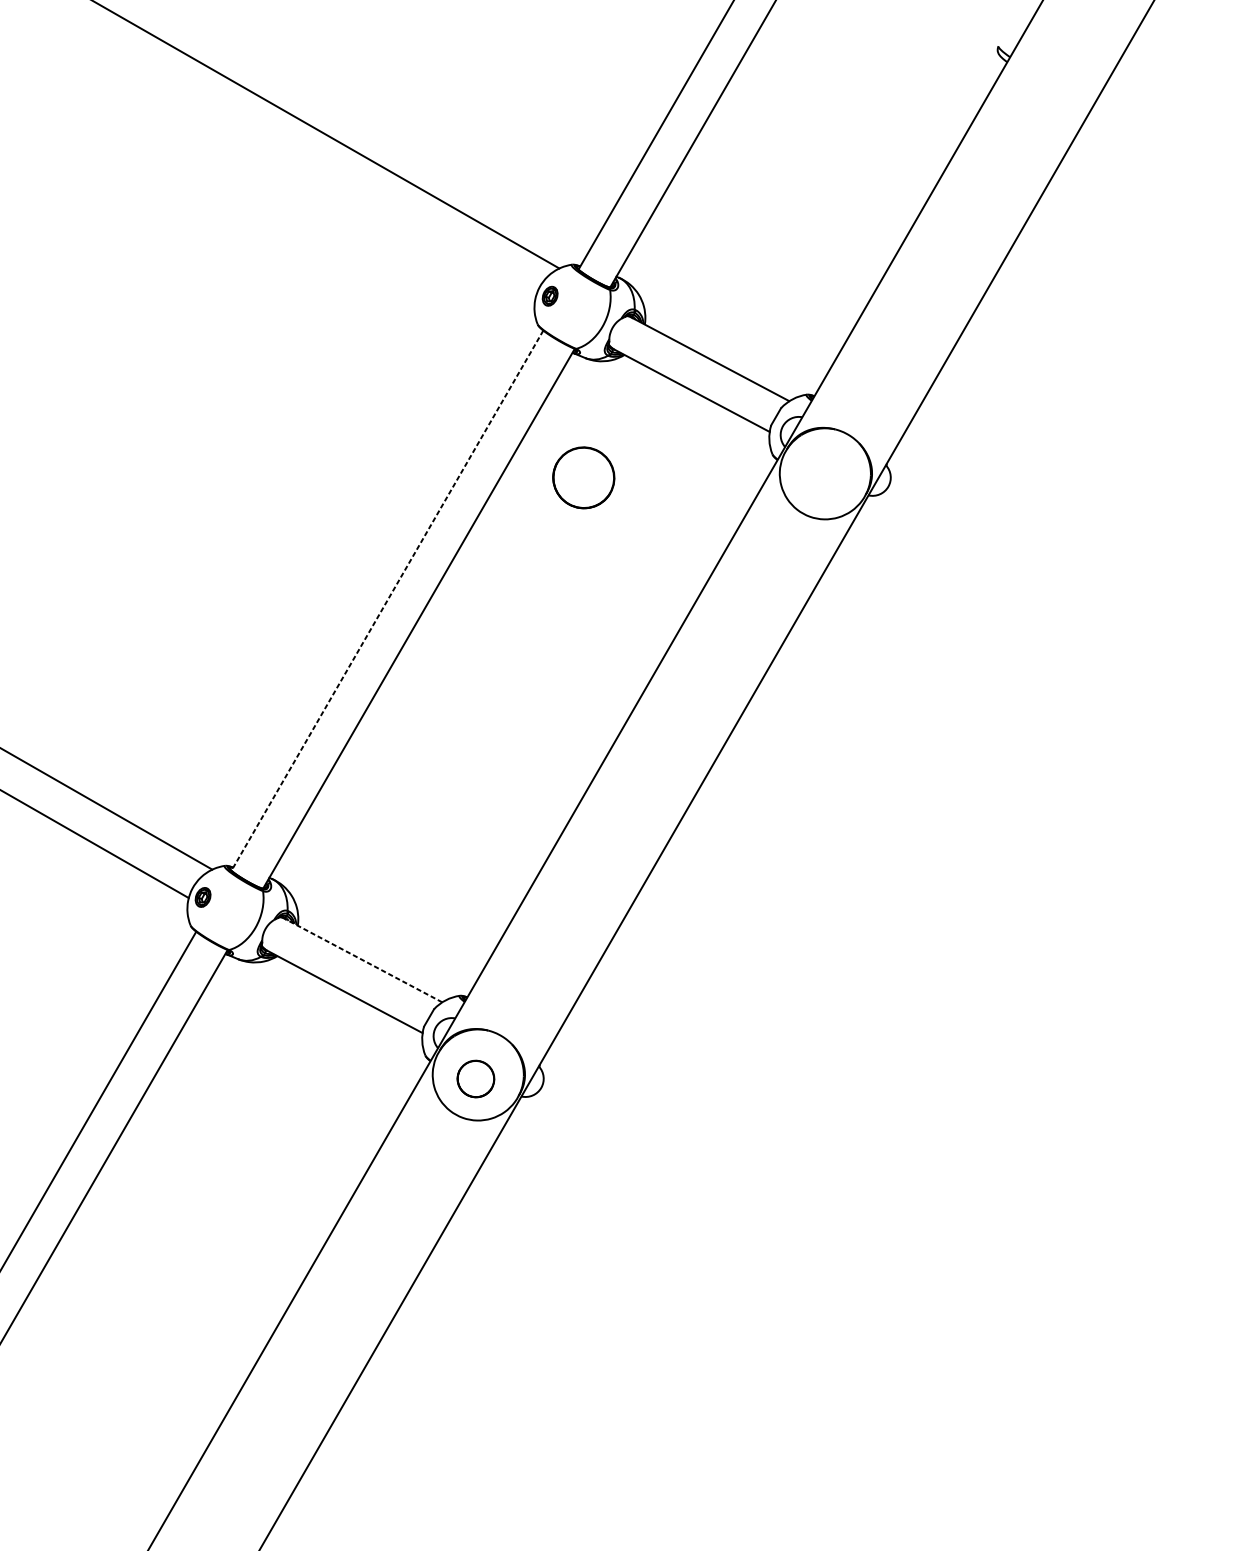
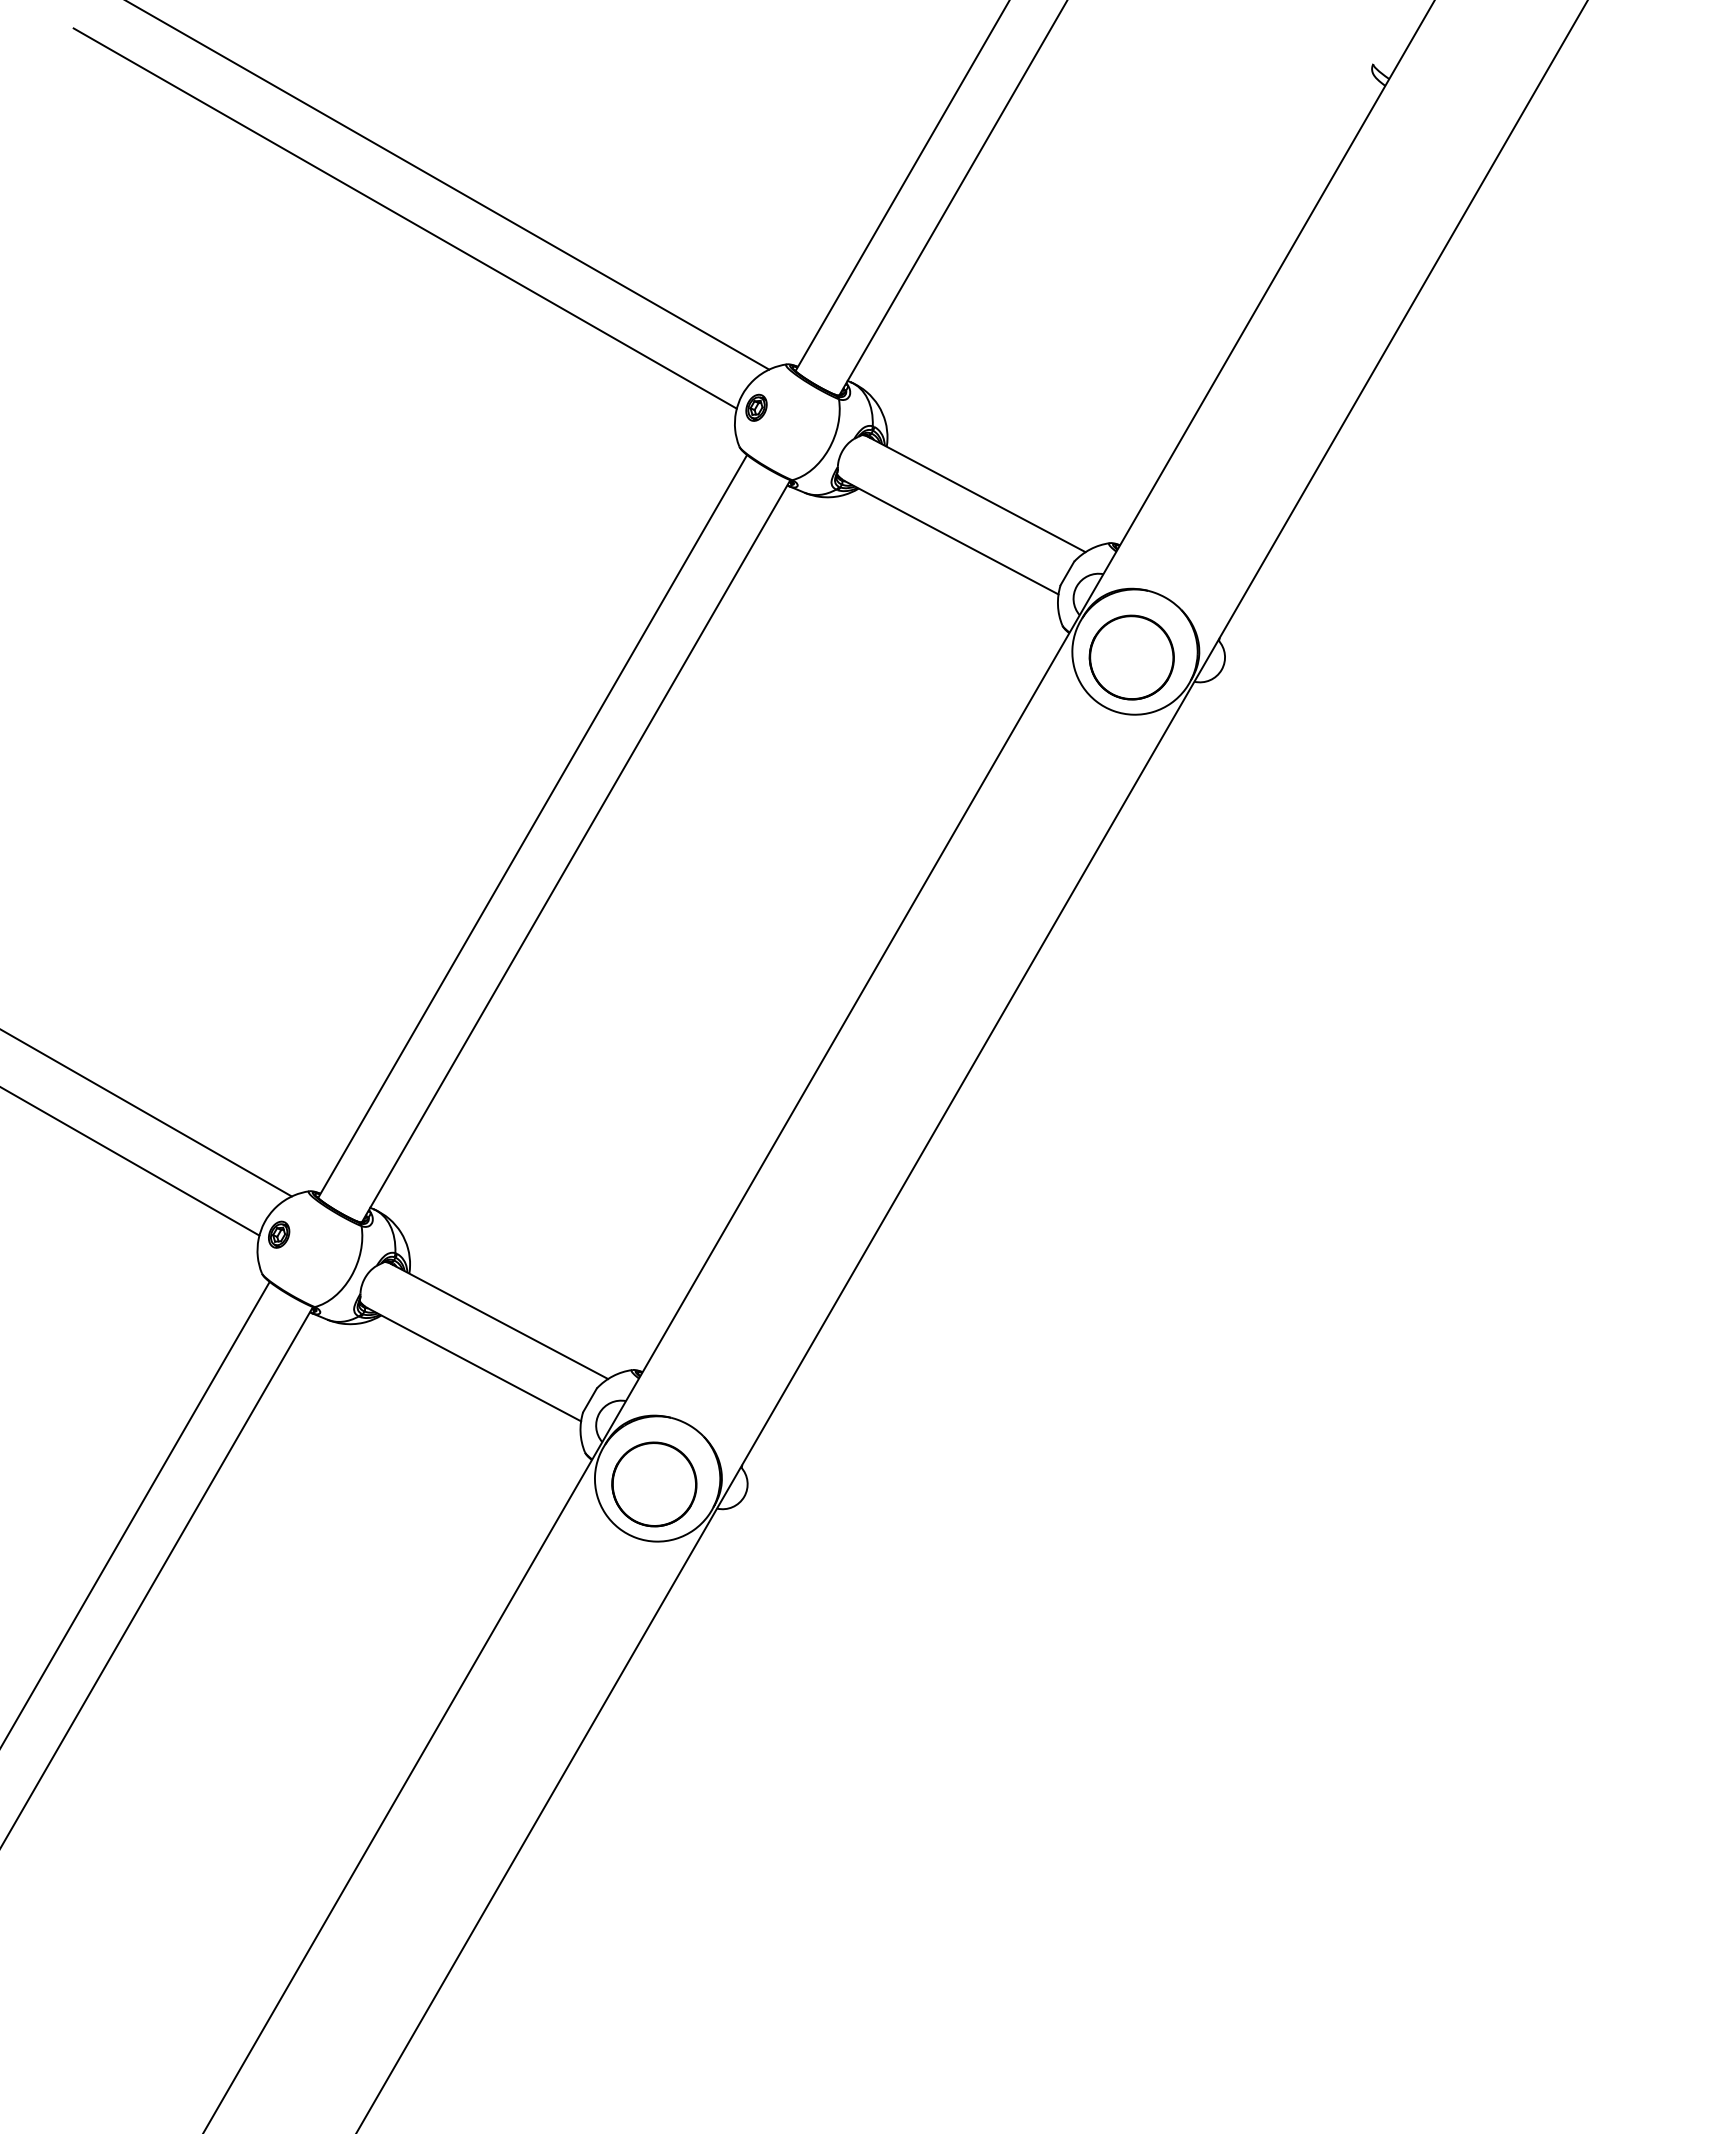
line: (294, 158) -> (404, 218), added
part: (583, 477) -> (1131, 657), moved
line: (387, 600) -> (532, 826), dashed -> solid
line: (363, 960) -> (499, 1321), dashed -> solid
part: (476, 1079) -> (654, 1484), size x1.67

